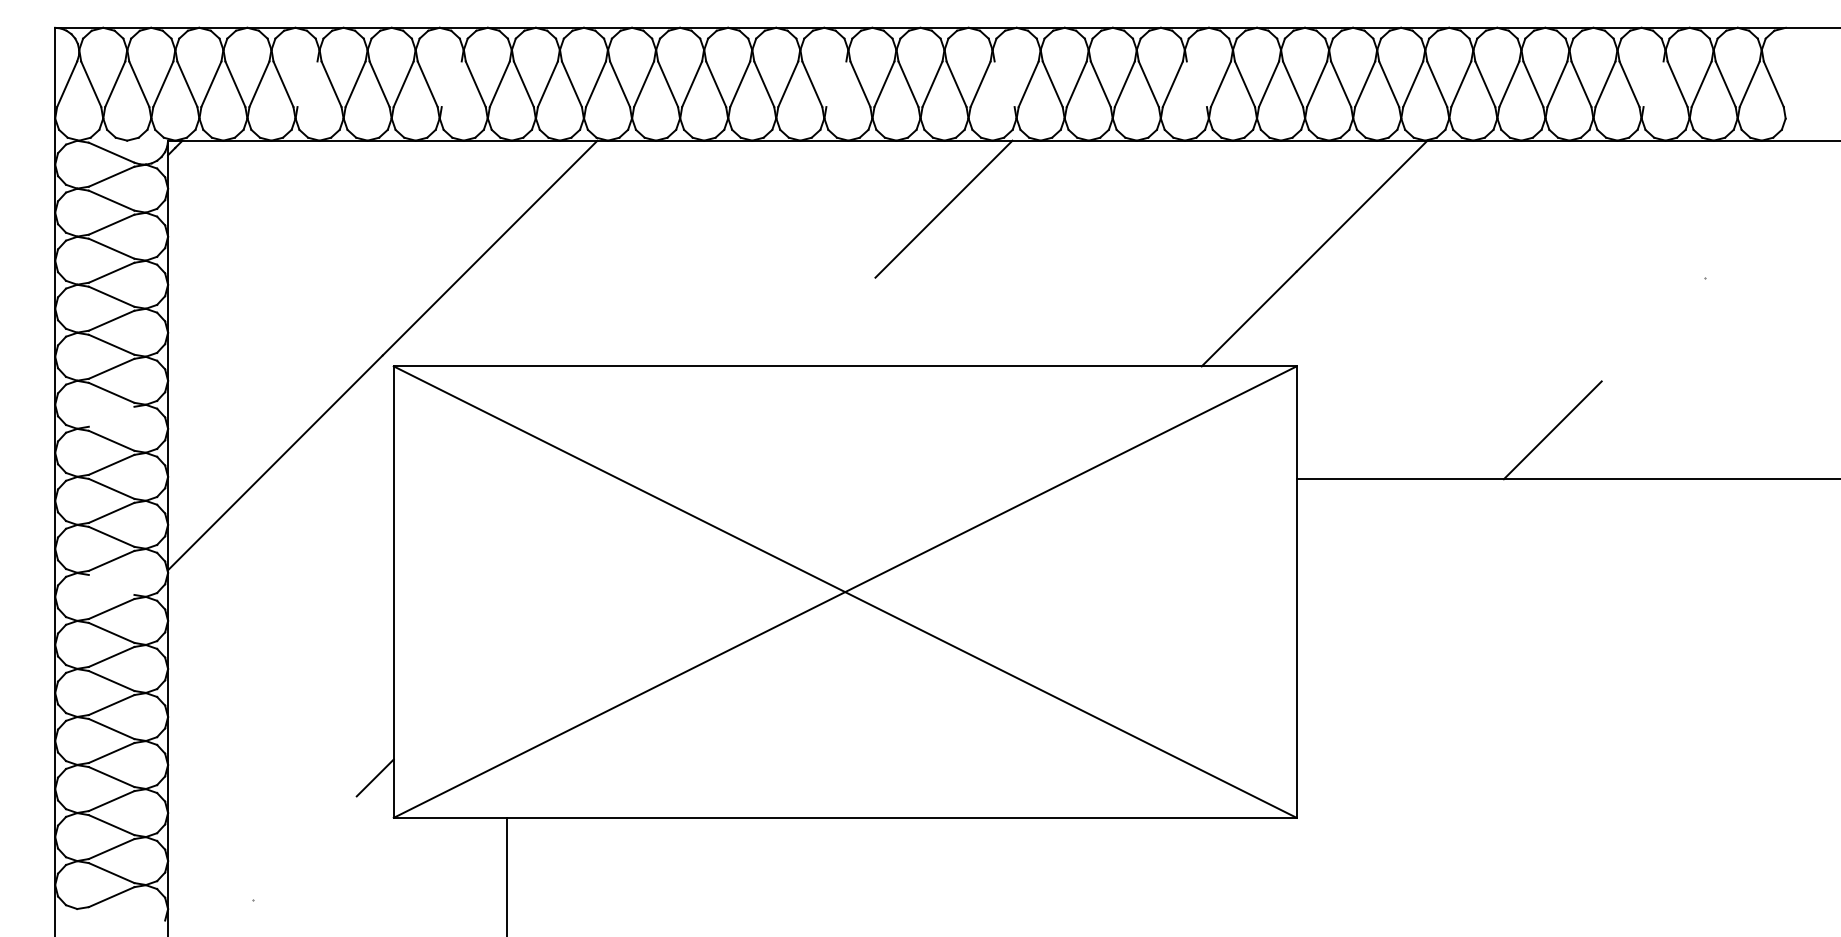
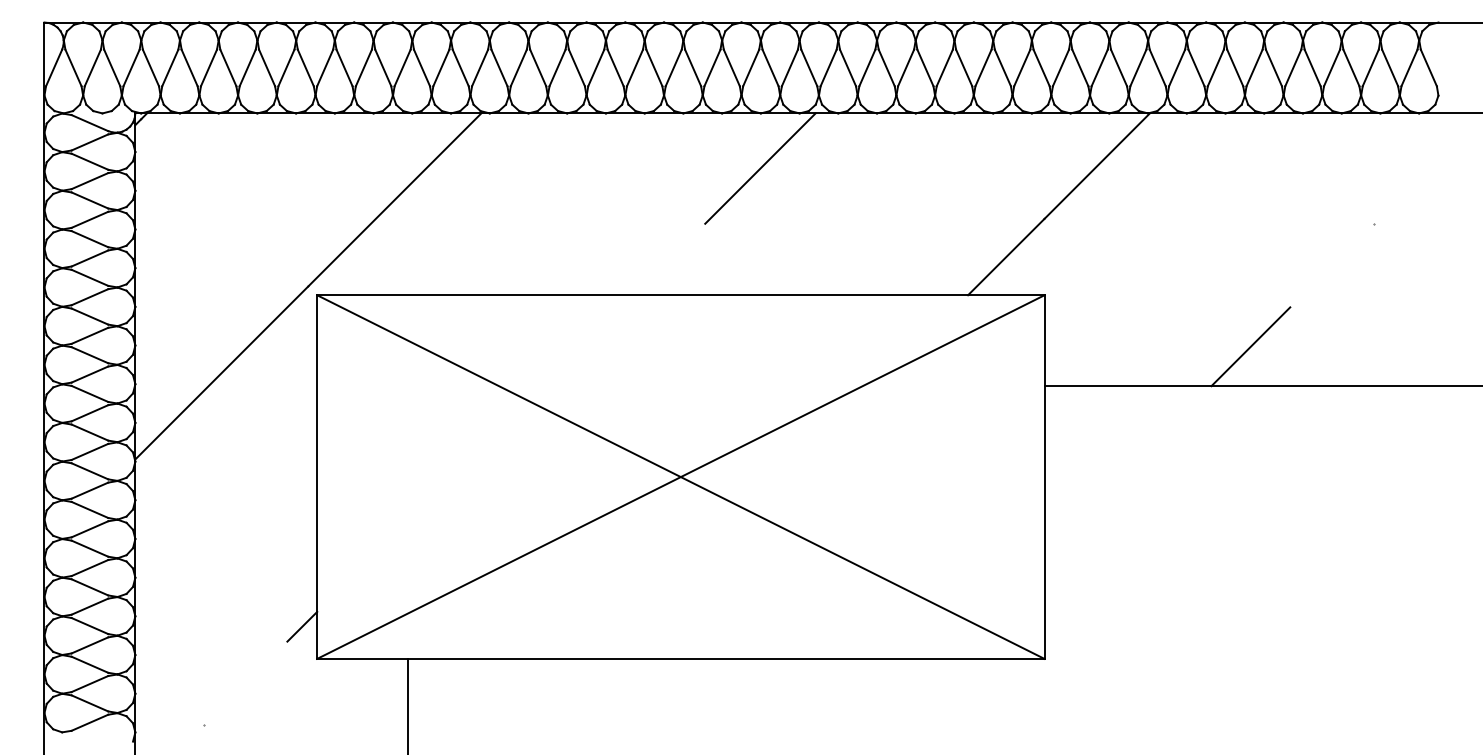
line: (307, 83) -> (247, 67), added
line: (451, 83) -> (363, 67), added
line: (836, 83) -> (673, 67), added
line: (1004, 83) -> (809, 67), added
line: (1197, 83) -> (964, 67), added
line: (1652, 83) -> (1331, 67), added
line: (111, 416) -> (89, 335), added
line: (111, 585) -> (89, 471), added

